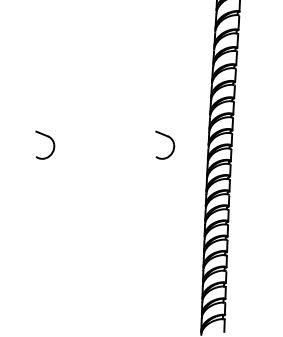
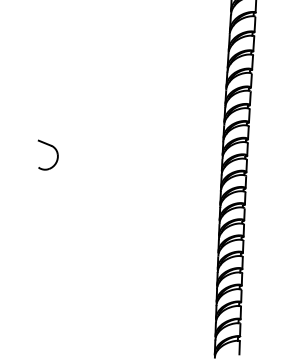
part: (170, 138) -> (181, 148), removed

